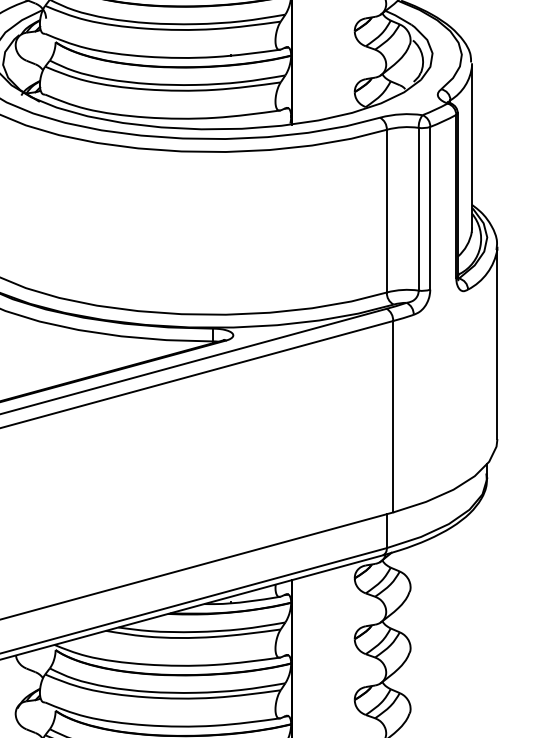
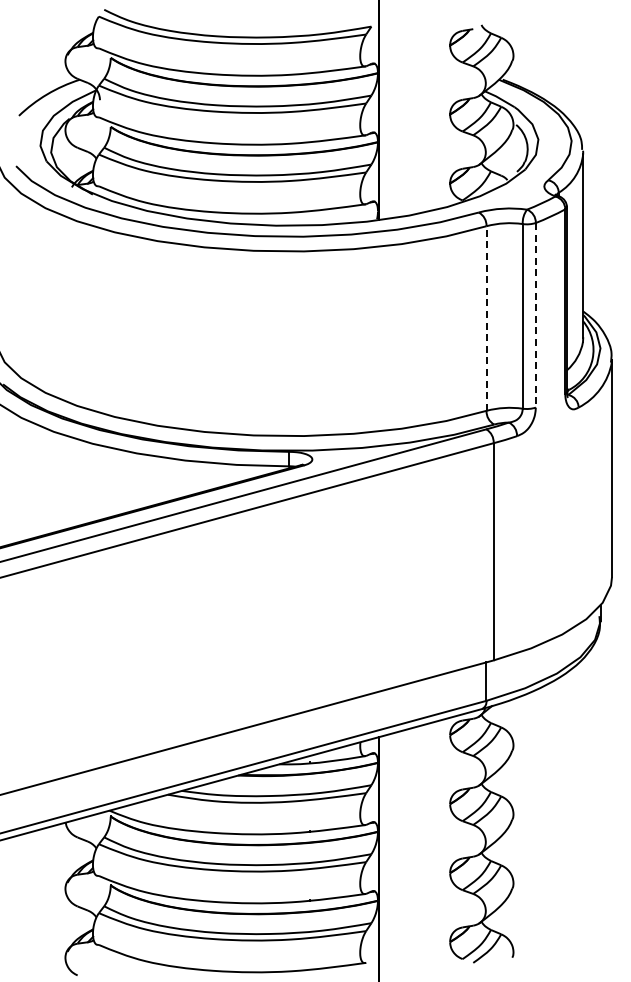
line: (429, 208) -> (535, 315), solid -> dashed
line: (386, 211) -> (486, 318), solid -> dashed

